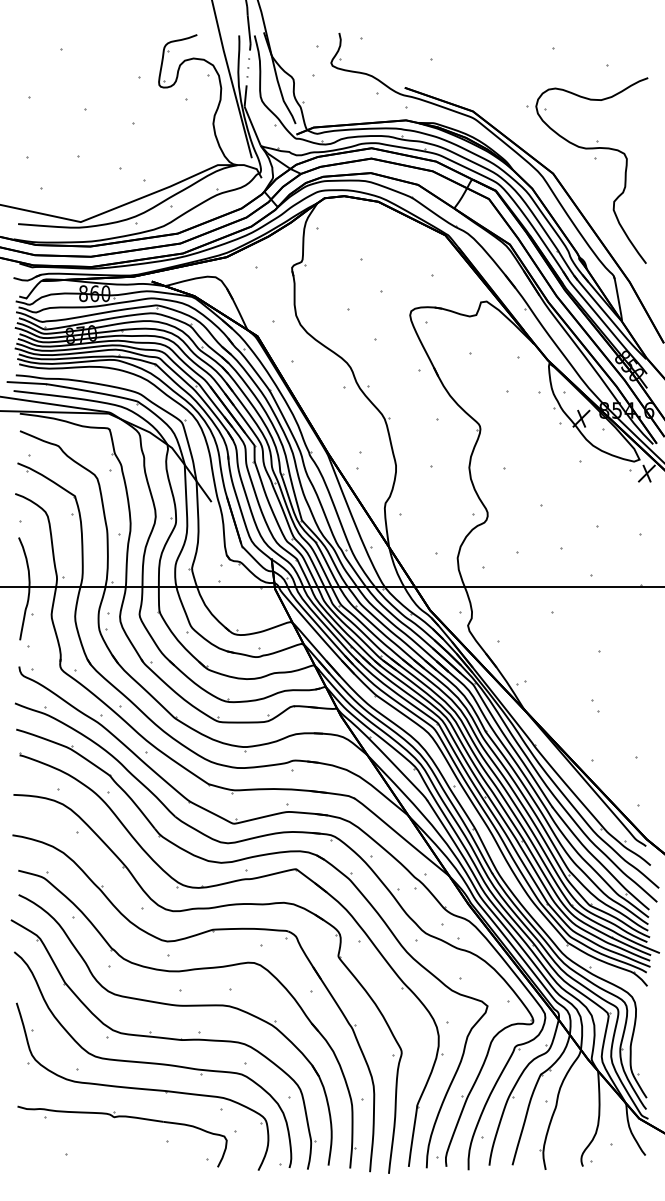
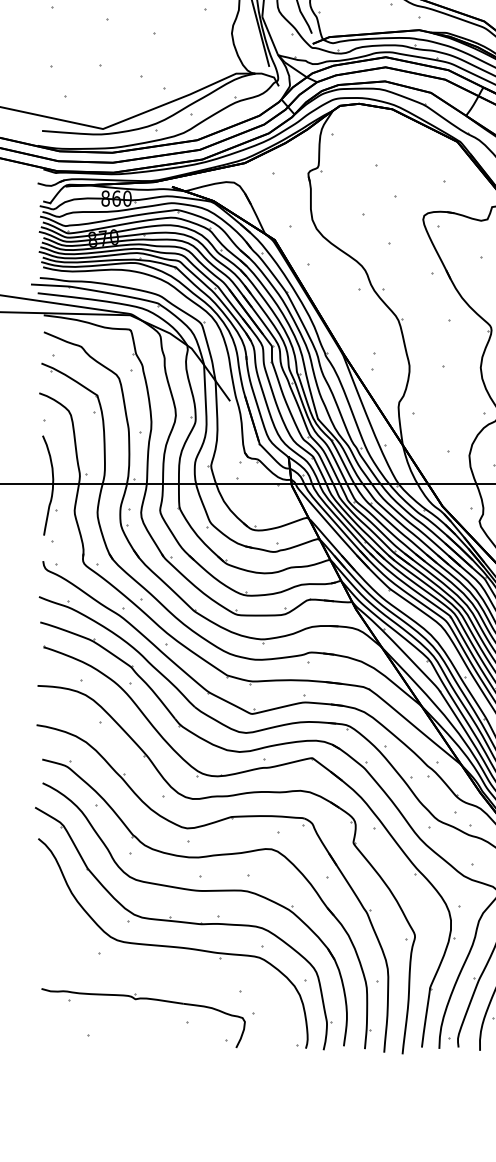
part: (142, 1086) -> (163, 969), removed

